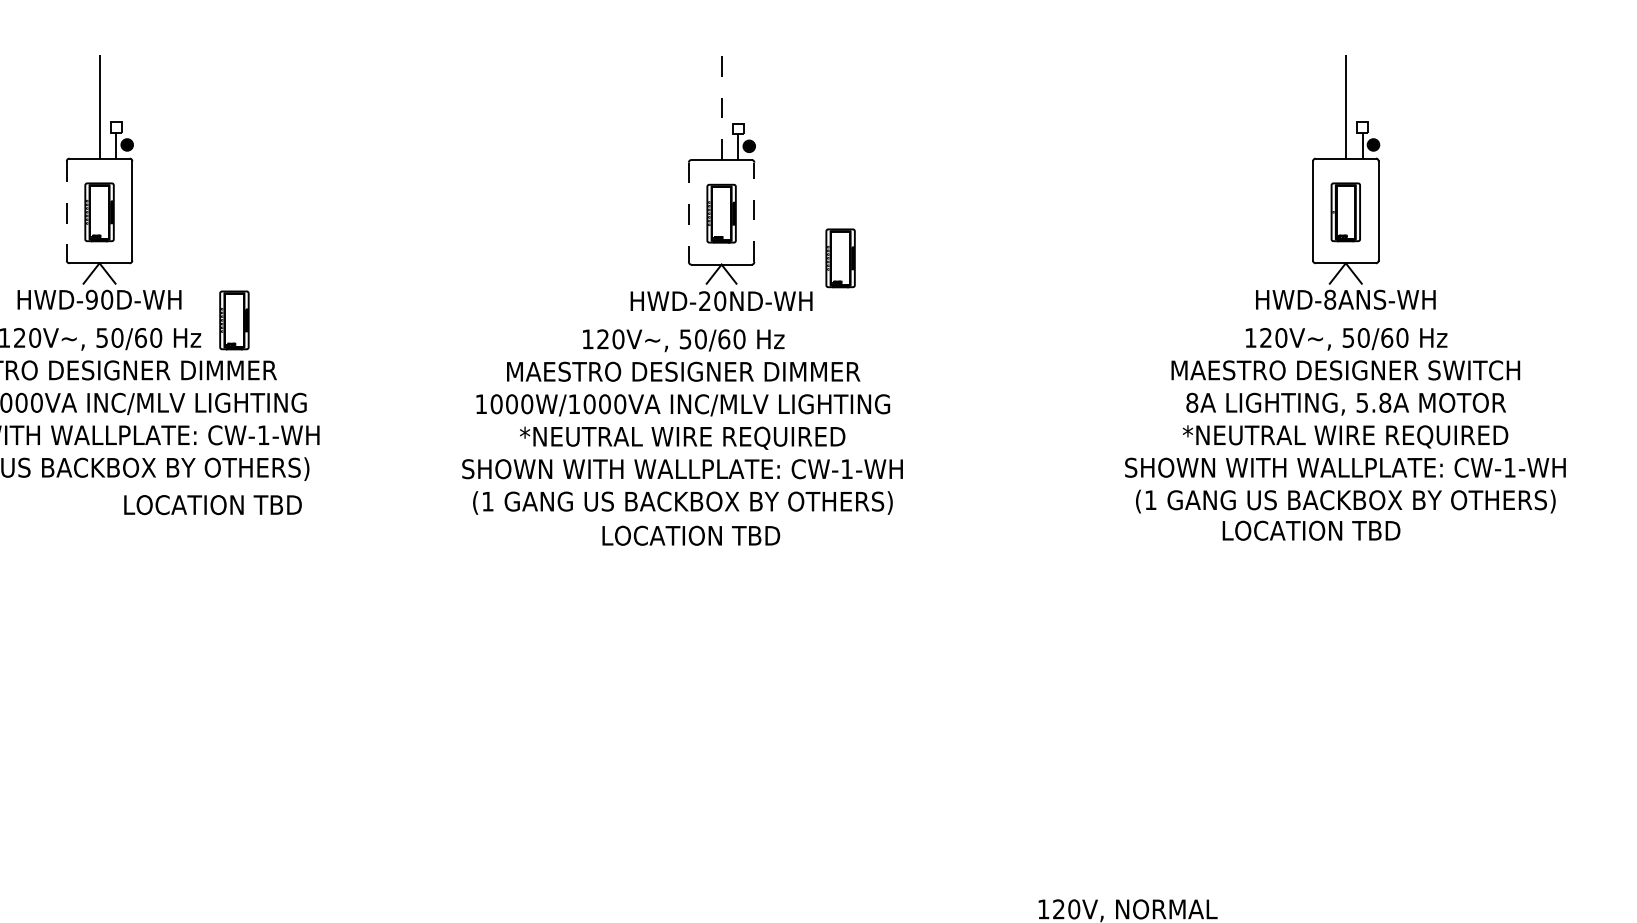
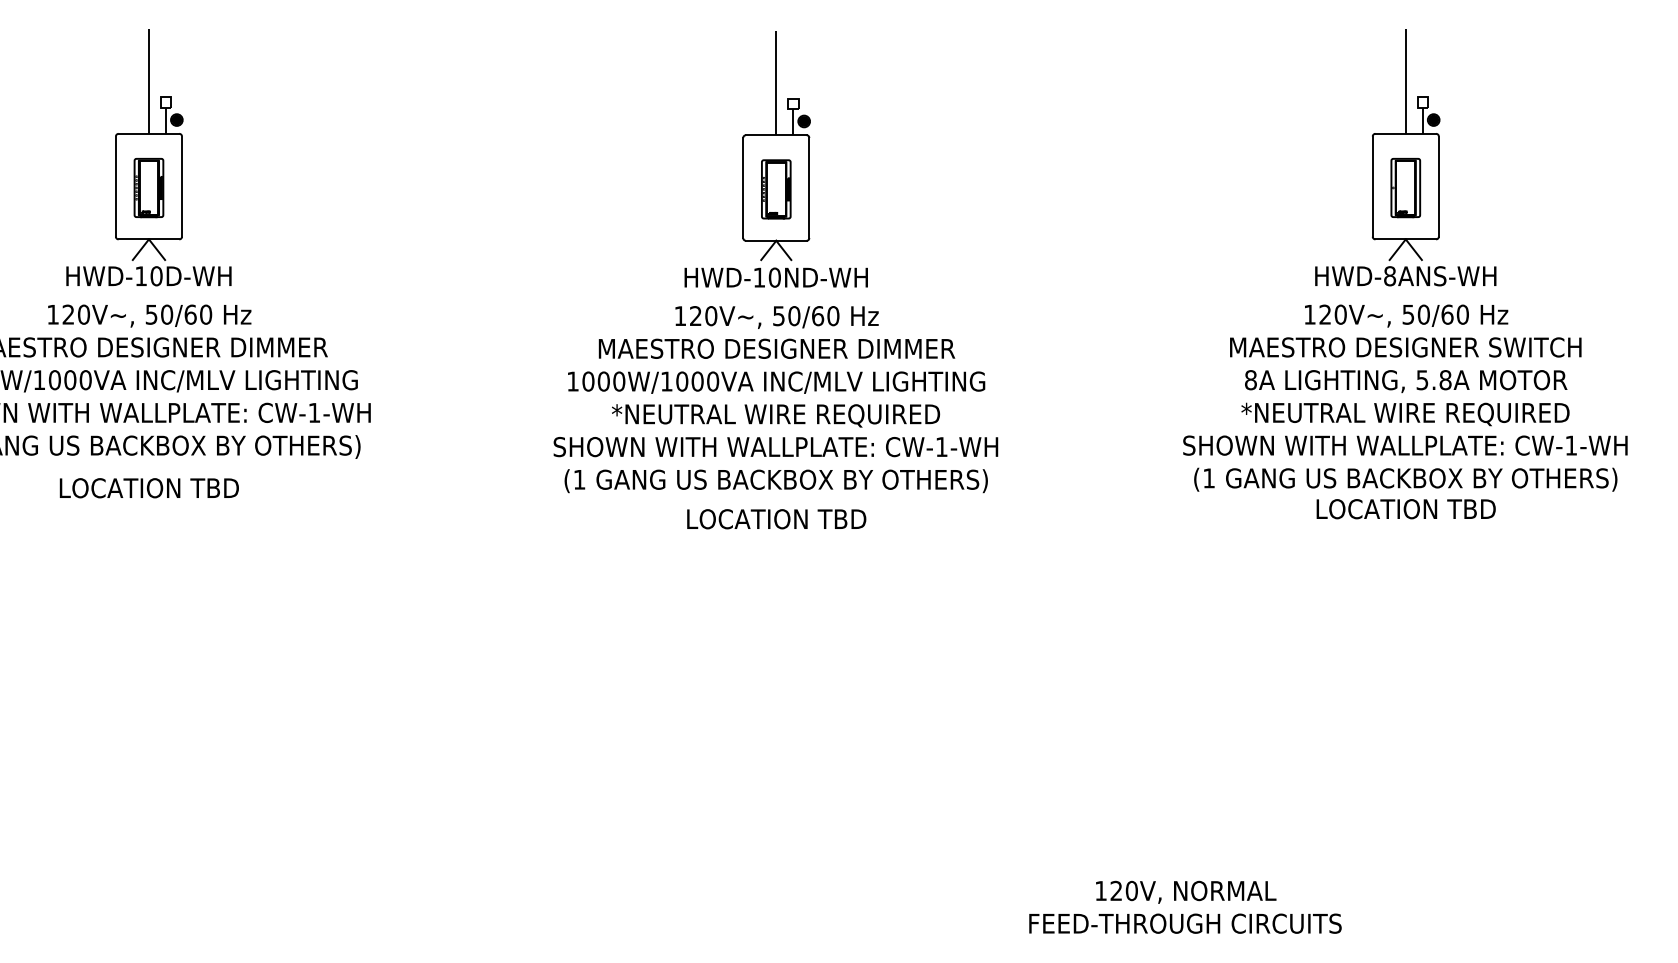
line: (721, 107) -> (776, 82), dashed -> solid
line: (66, 211) -> (115, 187), dashed -> solid
line: (754, 211) -> (809, 187), dashed -> solid
line: (689, 212) -> (743, 188), dashed -> solid
part: (840, 258) -> (896, 234), removed
text: (92, 300) -> (141, 276), HWD-90D-WH -> HWD-10D-WH
text: (703, 301) -> (758, 277), HWD-20ND-WH -> HWD-10ND-WH
part: (233, 320) -> (284, 297), removed
text: (682, 422) -> (775, 399), moved
text: (212, 505) -> (148, 488), moved
text: (1310, 531) -> (1405, 509), moved
text: (691, 536) -> (776, 519), moved

